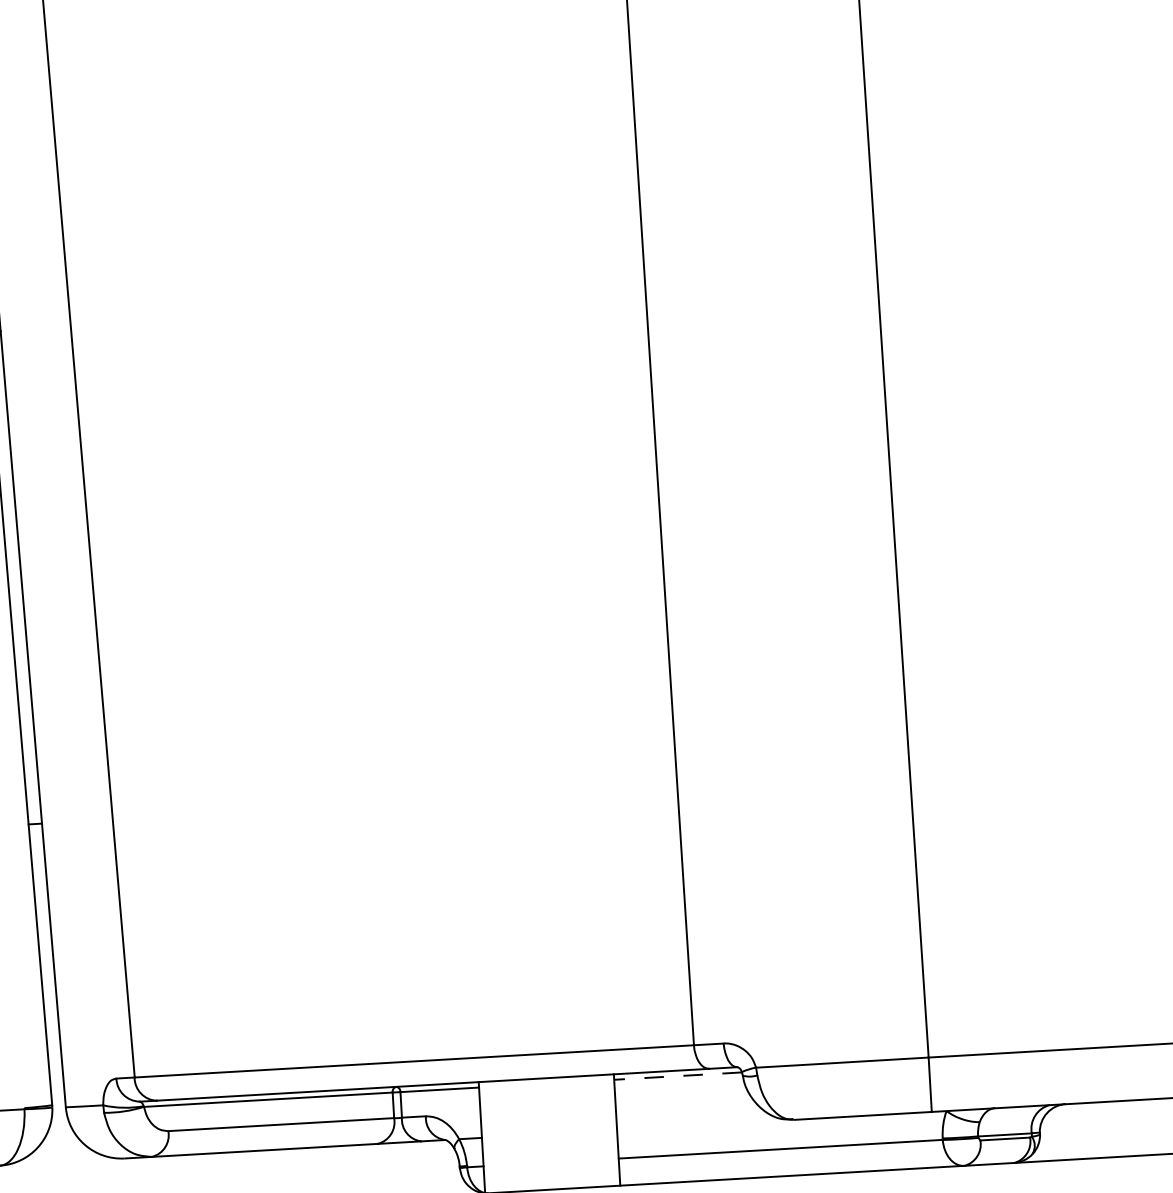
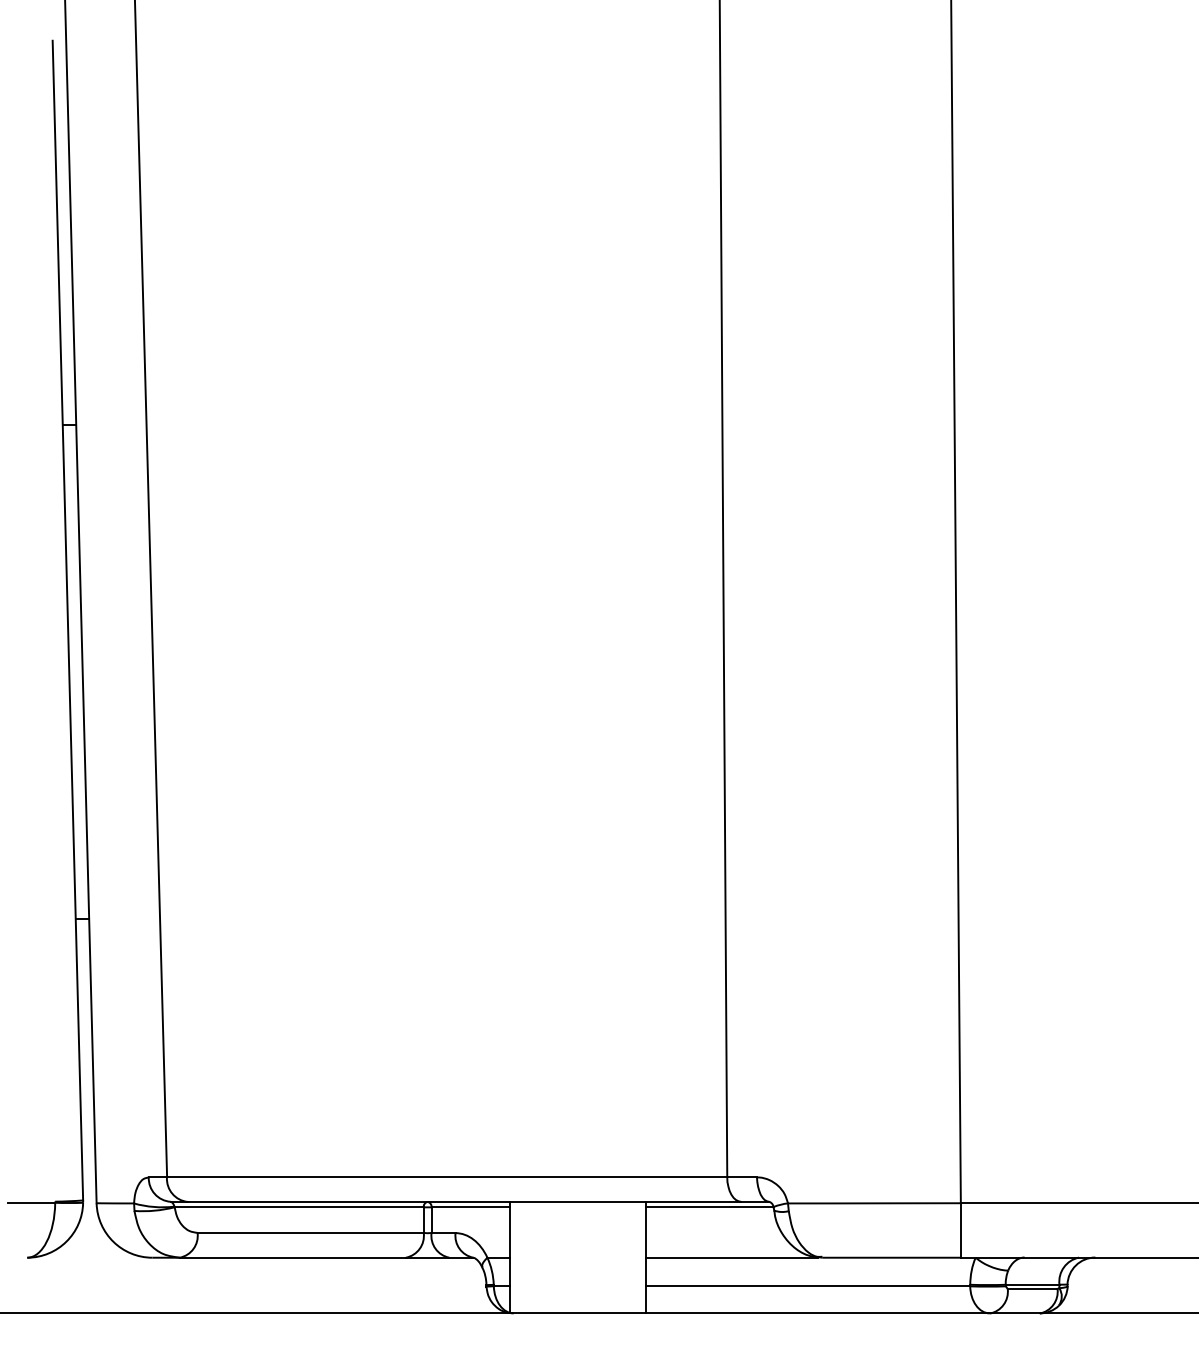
line: (677, 1076) -> (709, 1207), dashed -> solid
line: (702, 1124) -> (731, 1257), added

